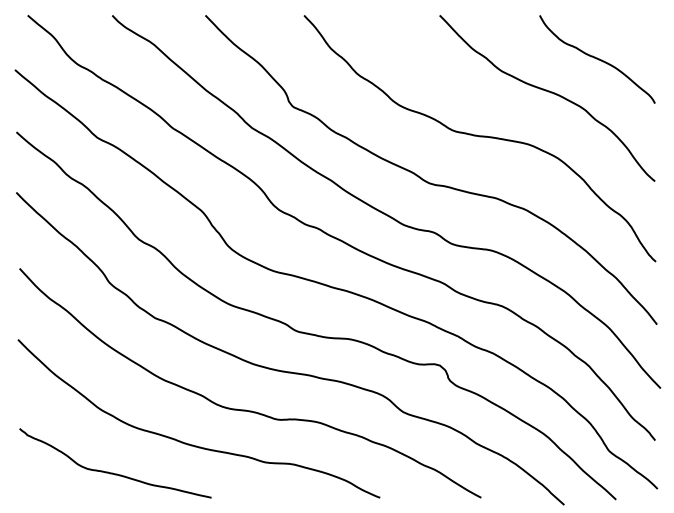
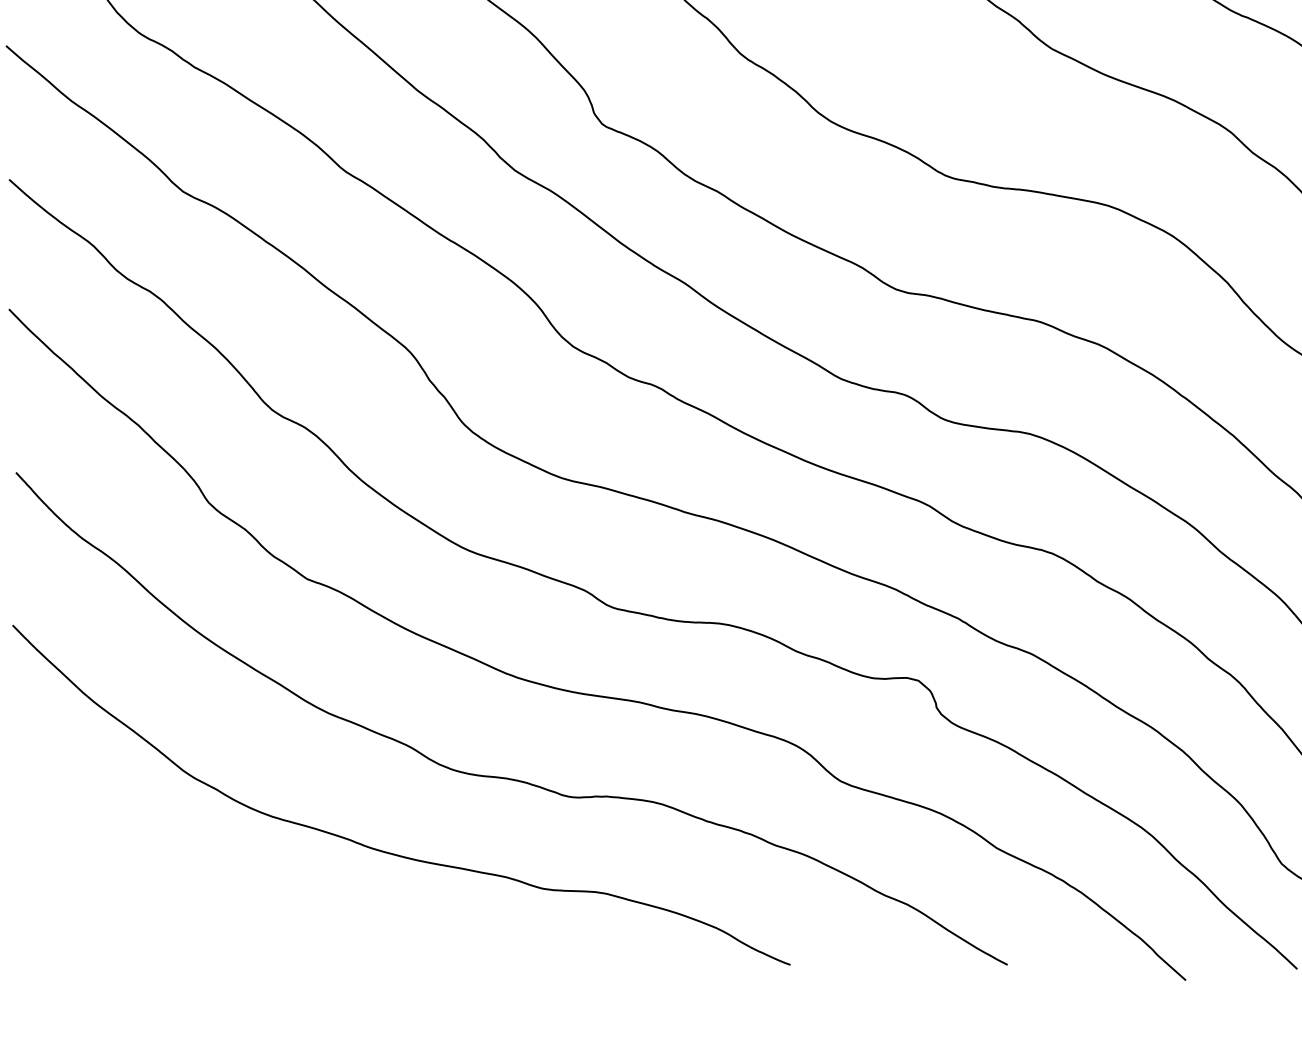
curve: (112, 472) -> (215, 910), removed

